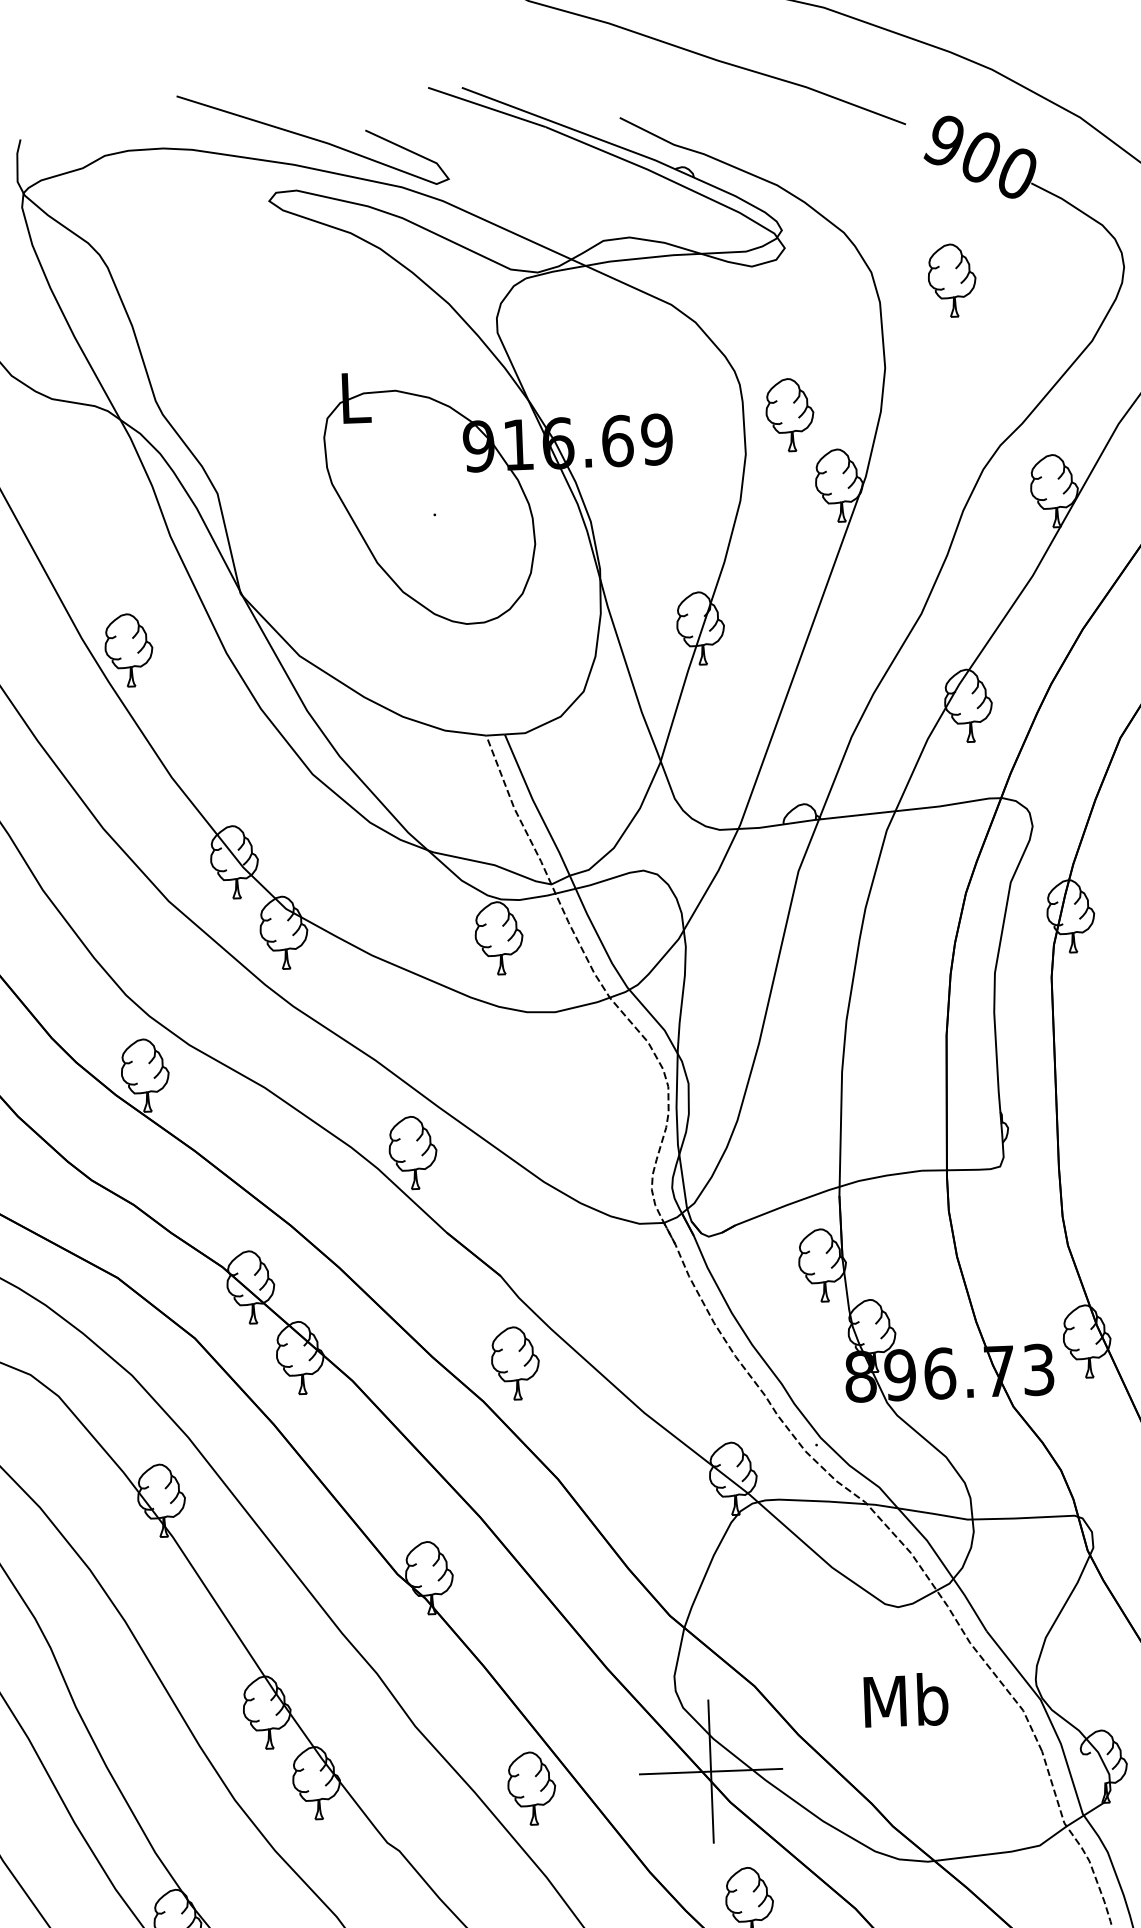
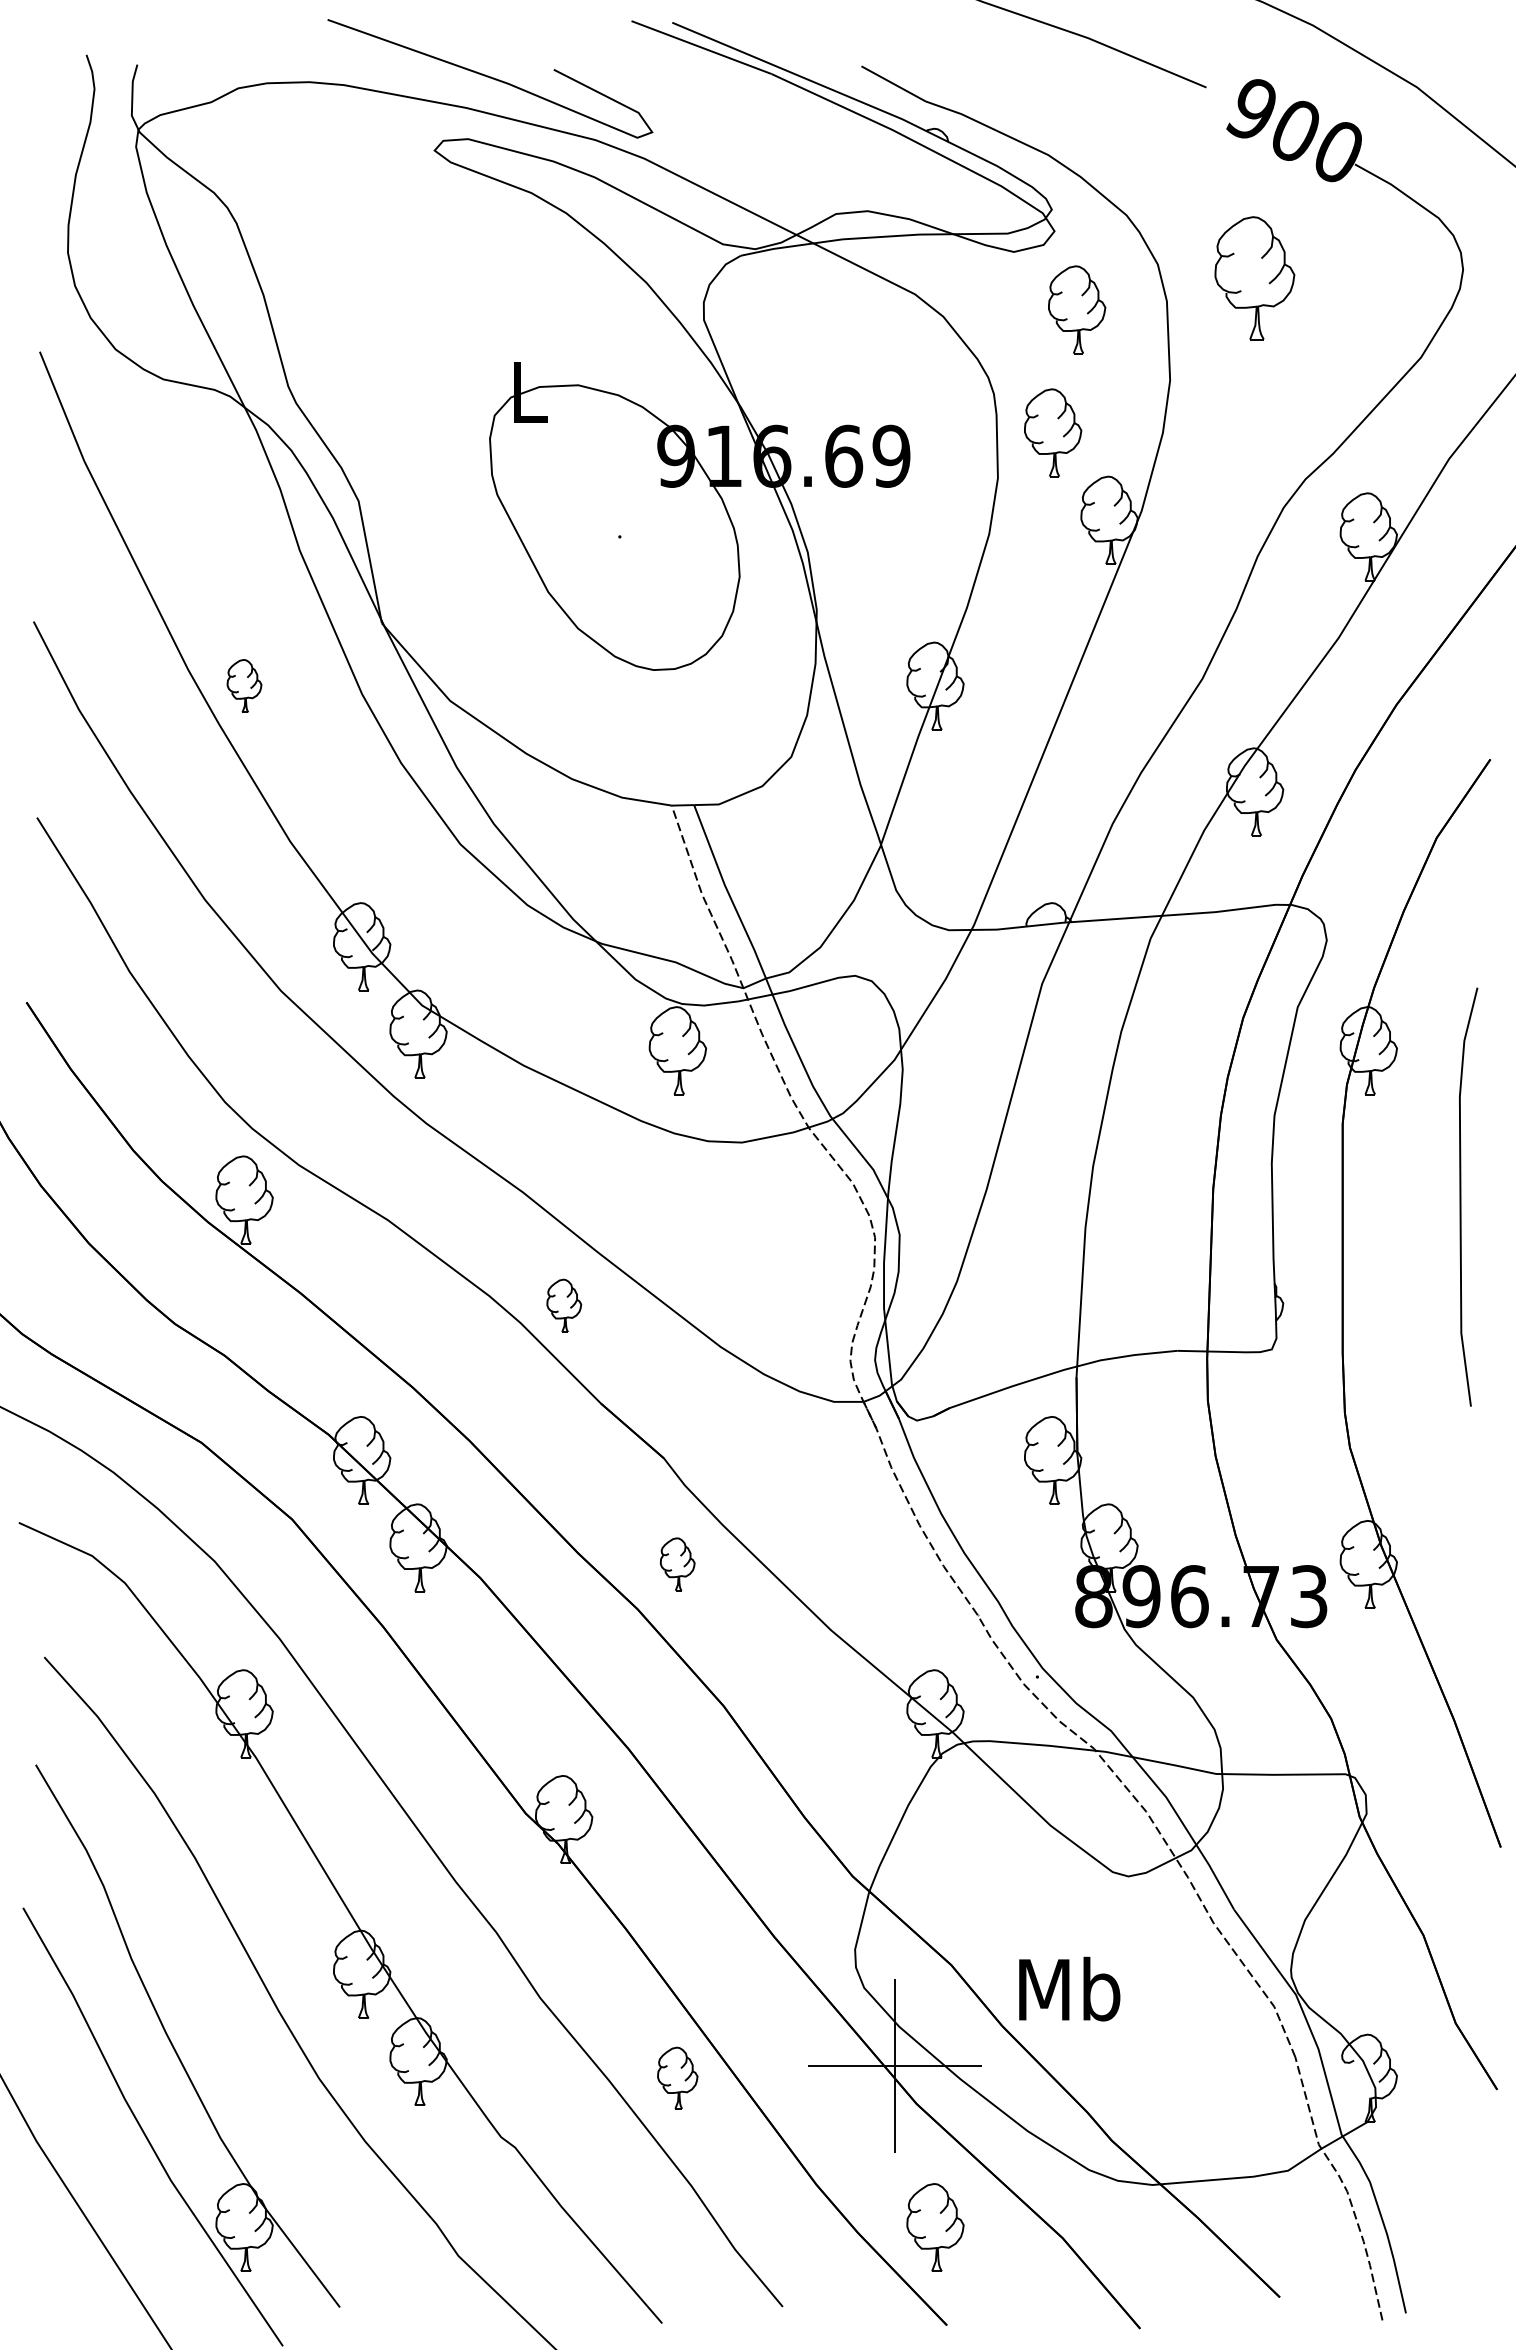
part: (952, 280) -> (1255, 277), size x1.4
part: (806, 312) -> (1077, 309), added
part: (128, 649) -> (244, 685), size x0.6
part: (413, 1152) -> (564, 1305), size x0.6
part: (515, 1363) -> (677, 1564), size x0.6
text: (906, 1699) -> (1069, 1988), moved
part: (531, 1787) -> (677, 2077), size x0.7

